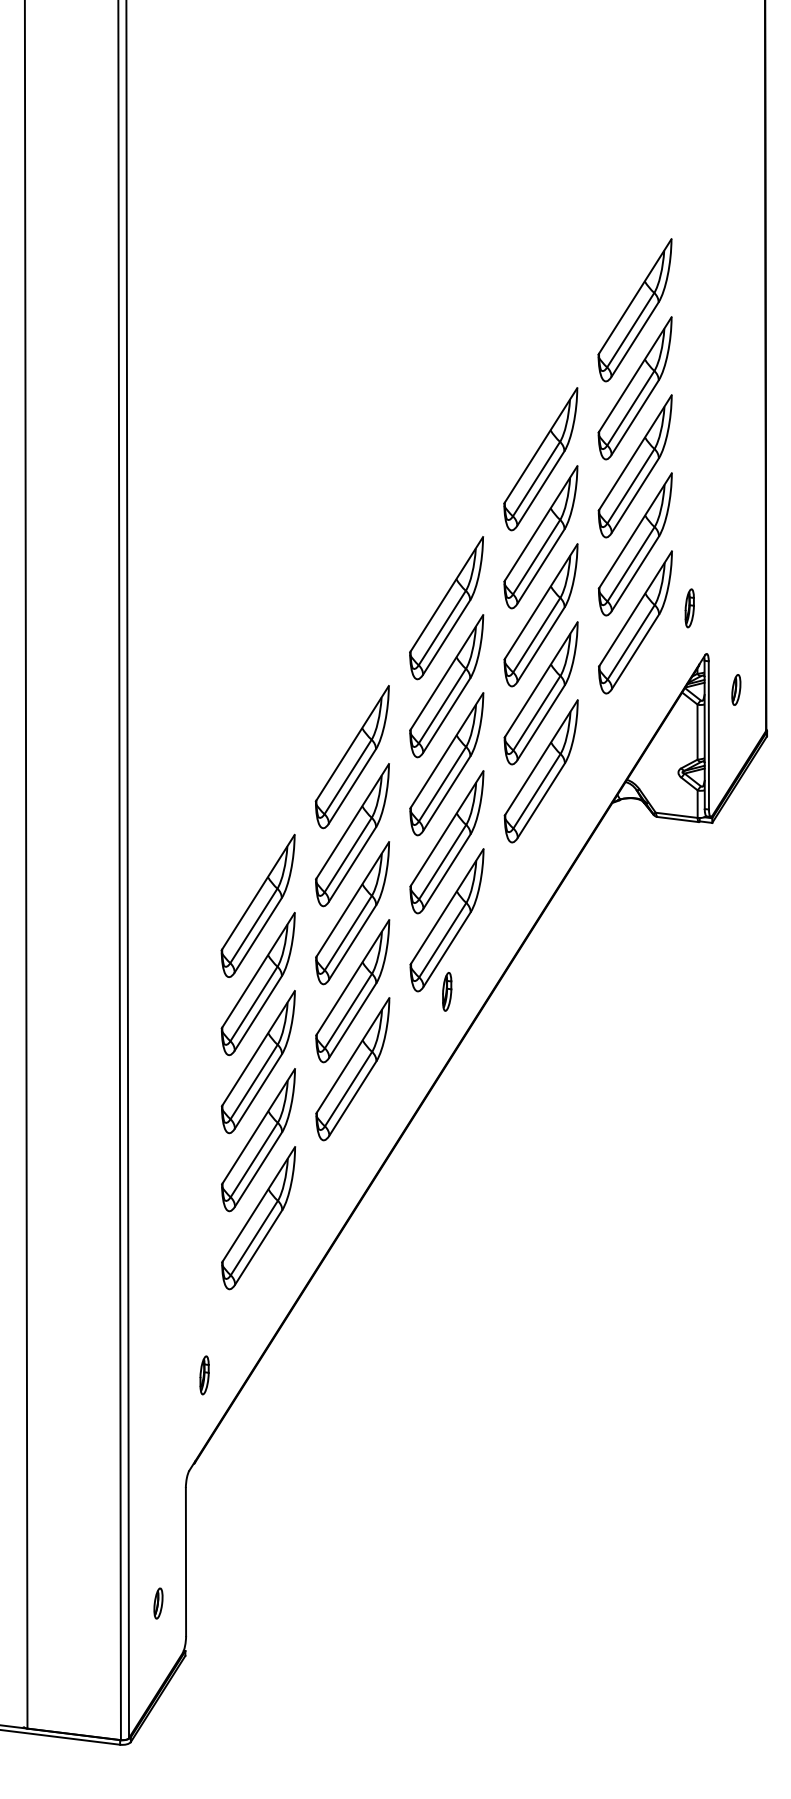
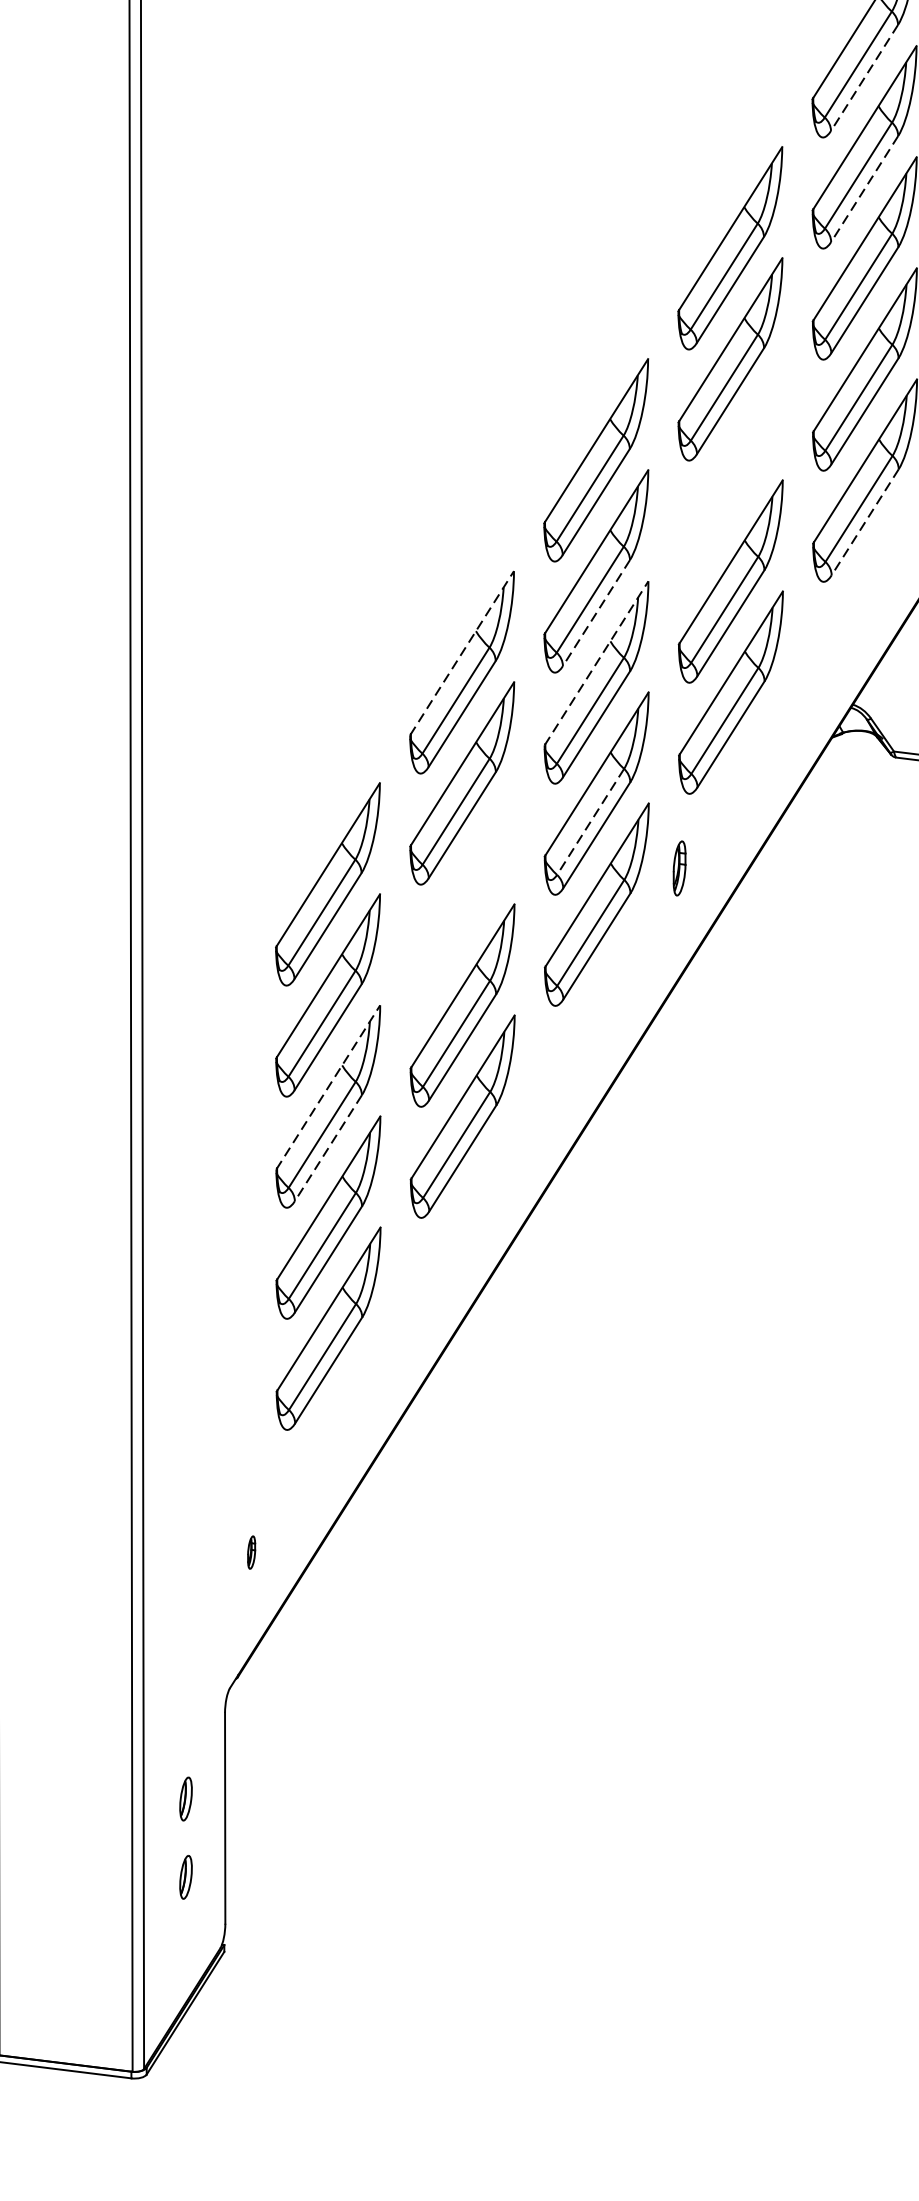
line: (634, 339) -> (863, 77), solid -> dashed
line: (634, 418) -> (863, 190), solid -> dashed
part: (540, 615) -> (729, 470), removed
line: (635, 652) -> (865, 523), solid -> dashed
line: (446, 715) -> (596, 613), solid -> dashed
line: (352, 743) -> (462, 652), solid -> dashed
line: (447, 750) -> (597, 662), solid -> dashed
line: (442, 862) -> (590, 822), solid -> dashed
part: (352, 913) -> (462, 894), removed
part: (447, 991) -> (680, 867), moved
line: (258, 1048) -> (328, 1087), solid -> dashed
line: (258, 1091) -> (328, 1148), solid -> dashed
part: (204, 1375) -> (251, 1552), size x0.6
part: (158, 1548) -> (186, 1798), added

